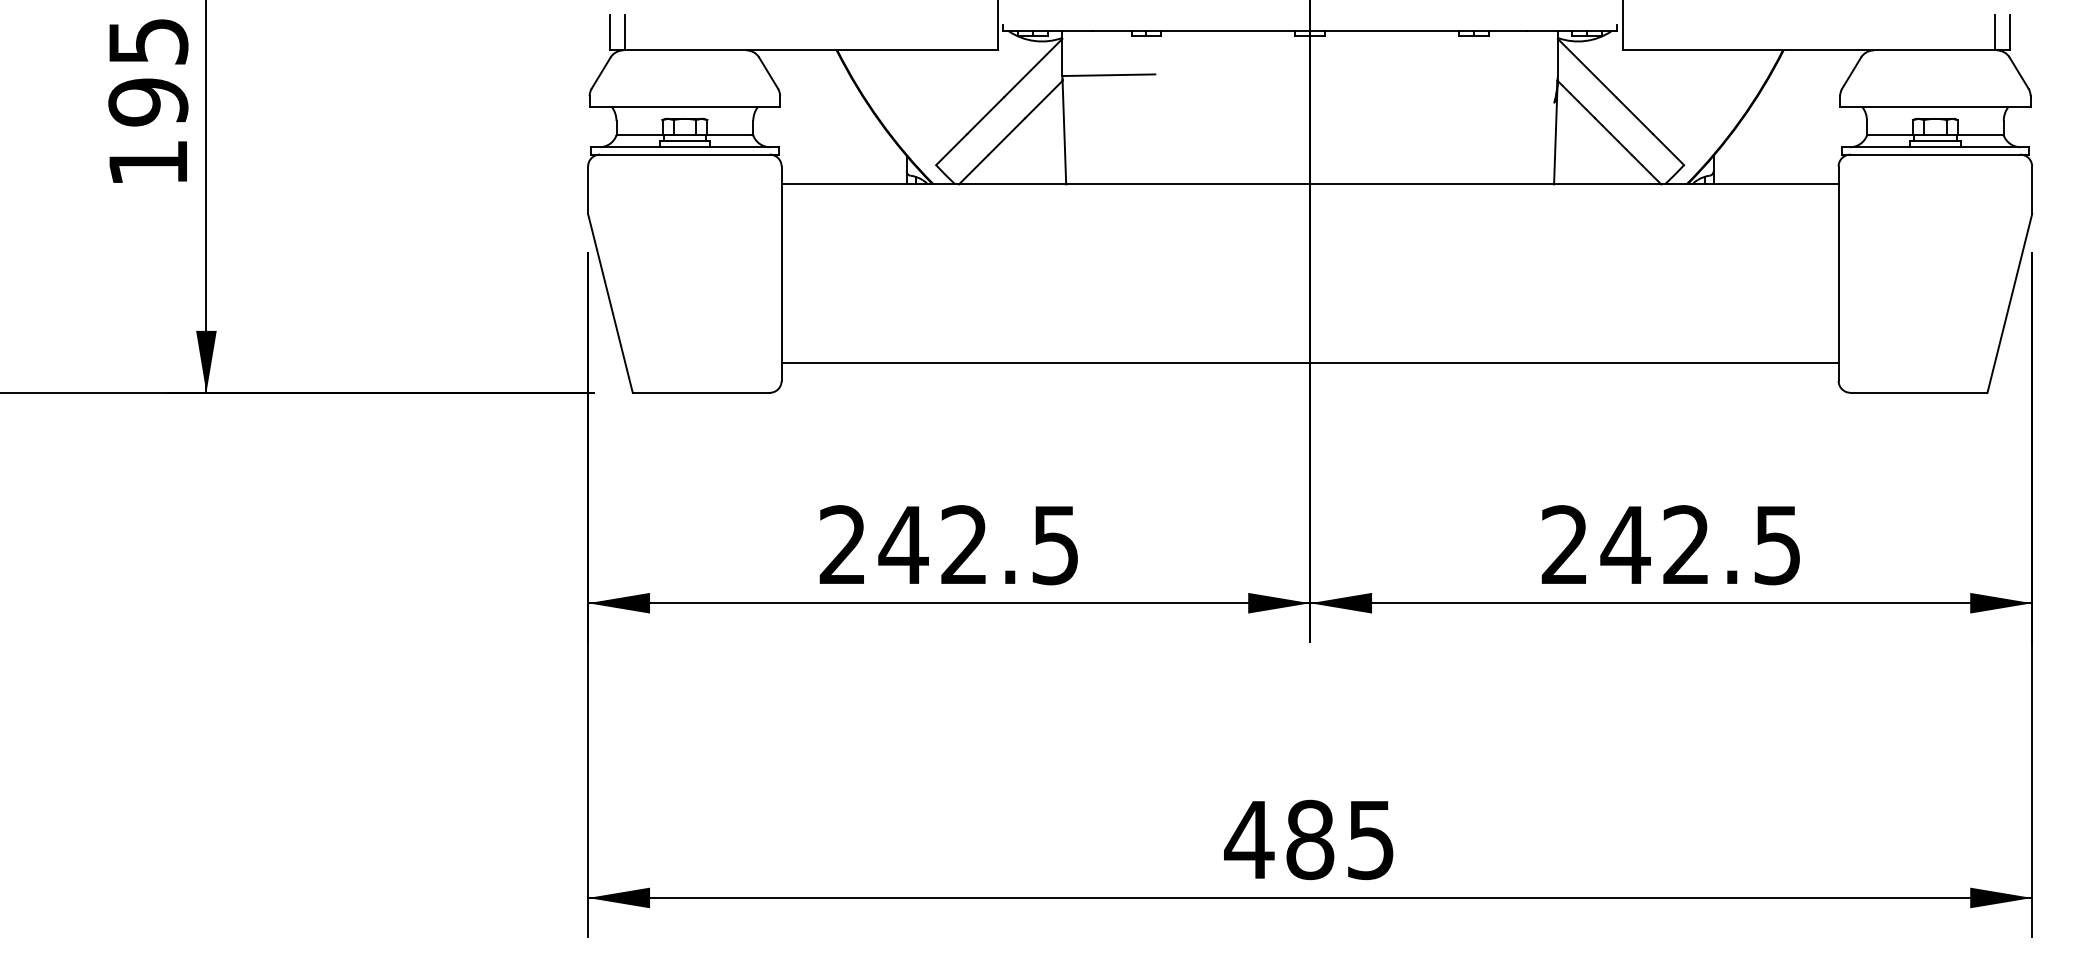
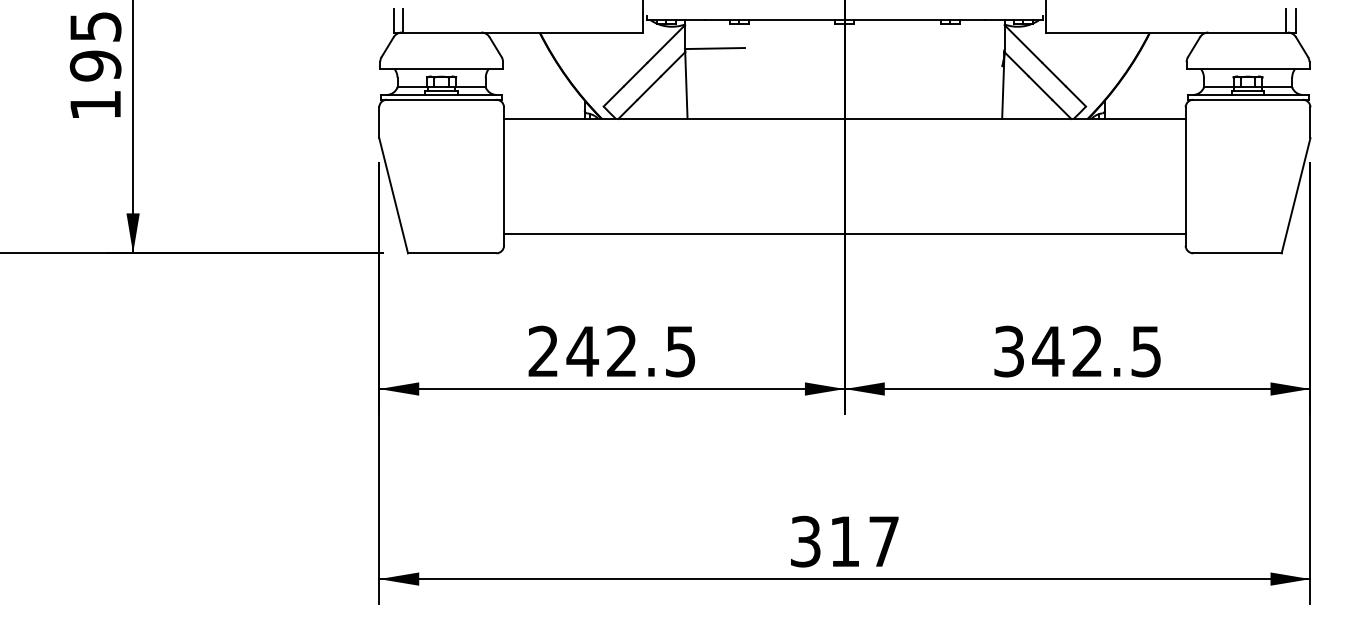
text: (1563, 545) -> (1008, 351), 242.5 -> 342.5
text: (1308, 839) -> (843, 541), 485 -> 317

